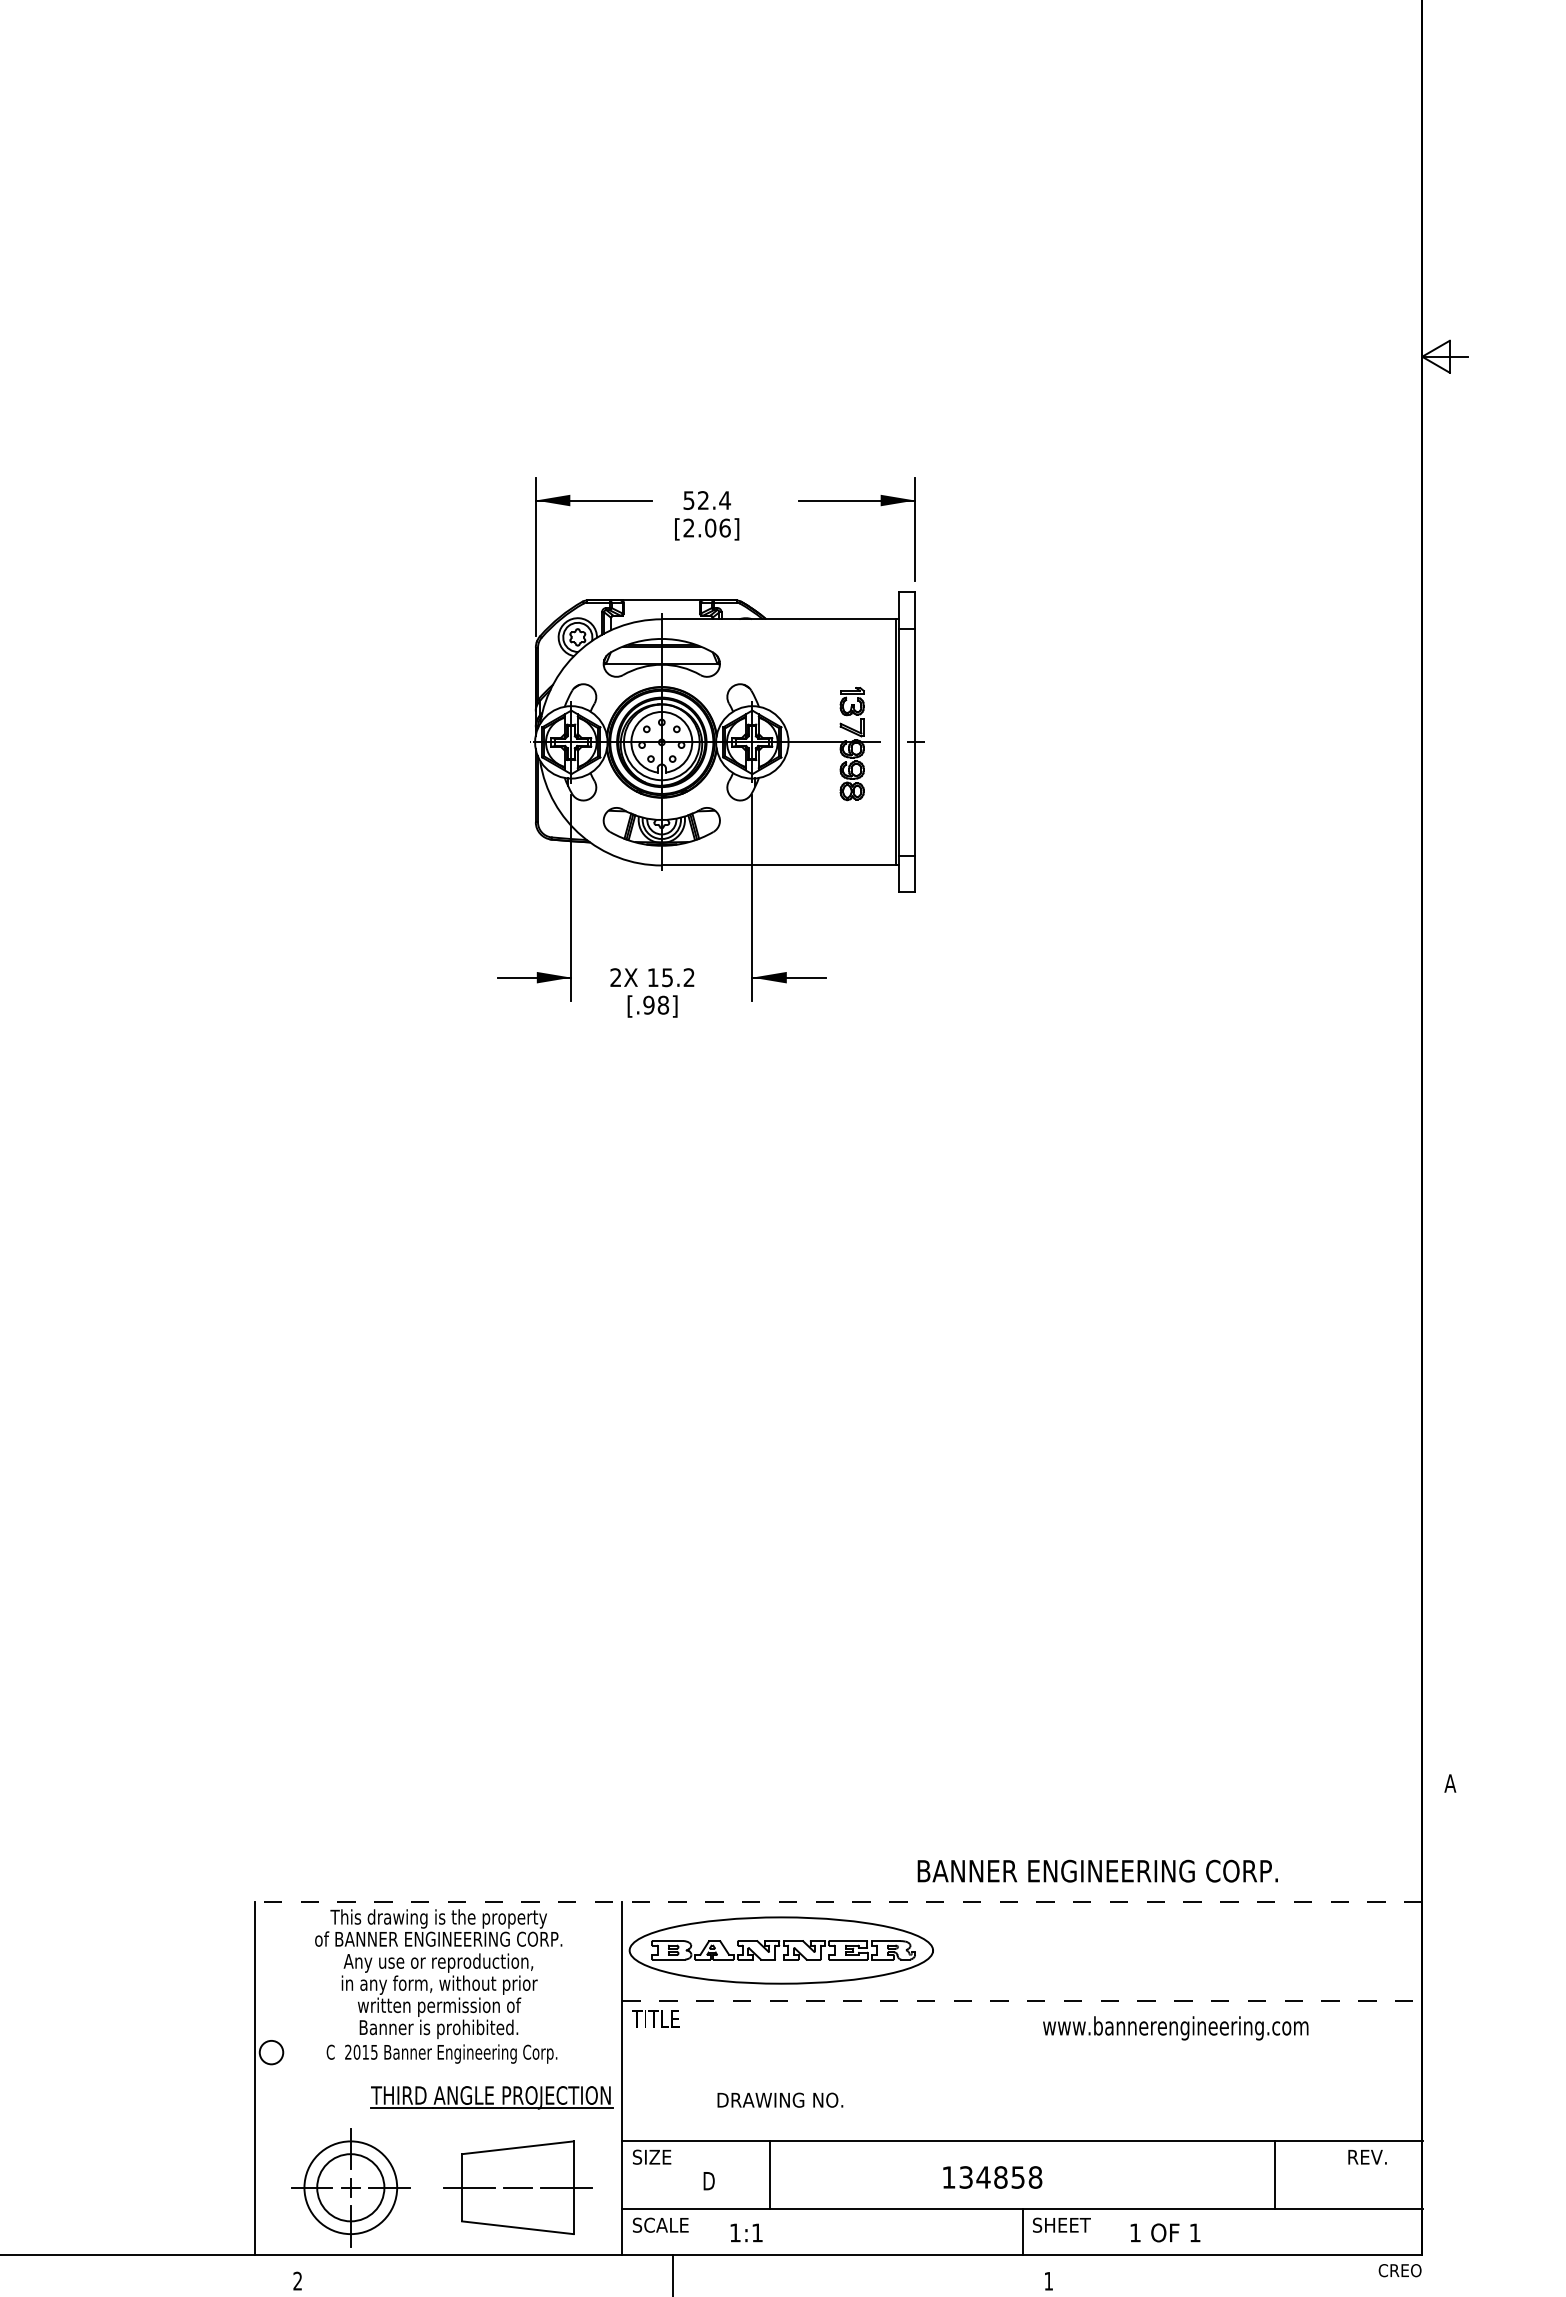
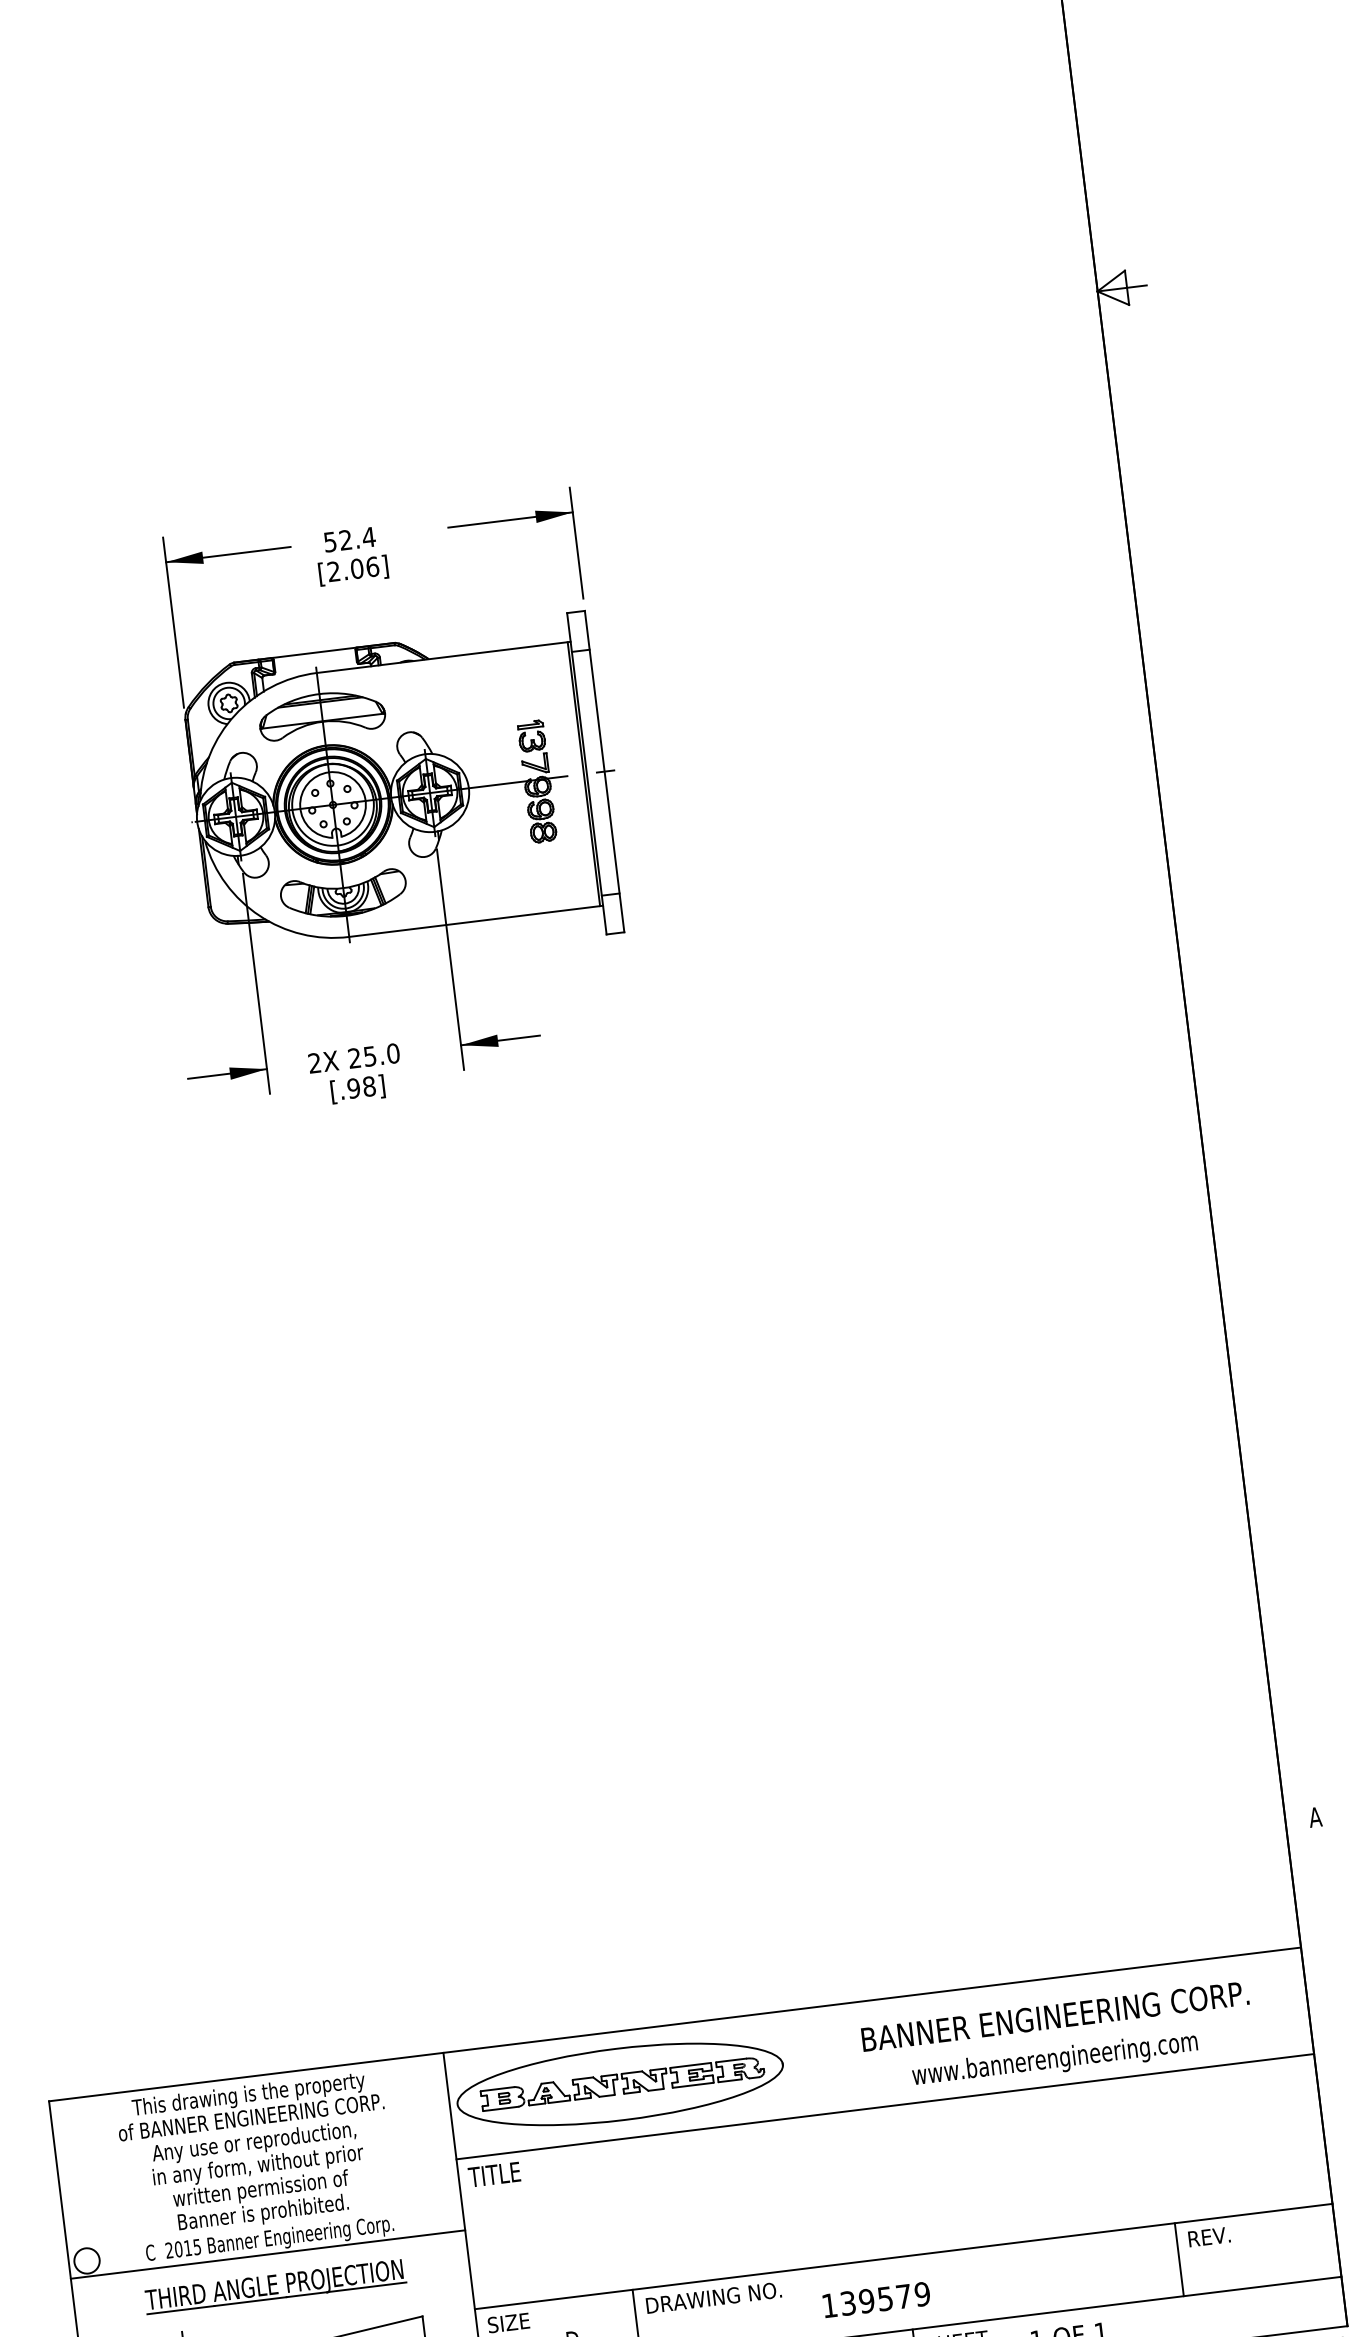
text: (670, 977) -> (373, 1055), 15.2 -> 25.0
text: (1097, 1870) -> (1054, 2015), moved
line: (838, 1901) -> (675, 2024), dashed -> solid
line: (1022, 2000) -> (885, 2106), dashed -> solid
text: (1175, 2028) -> (1054, 2060), moved
line: (438, 2067) -> (268, 2254), added
part: (491, 2097) -> (275, 2286), moved
text: (780, 2099) -> (713, 2297), moved
text: (1367, 2157) -> (1209, 2237), moved
text: (1009, 2177) -> (894, 2297), 134858 -> 139579

